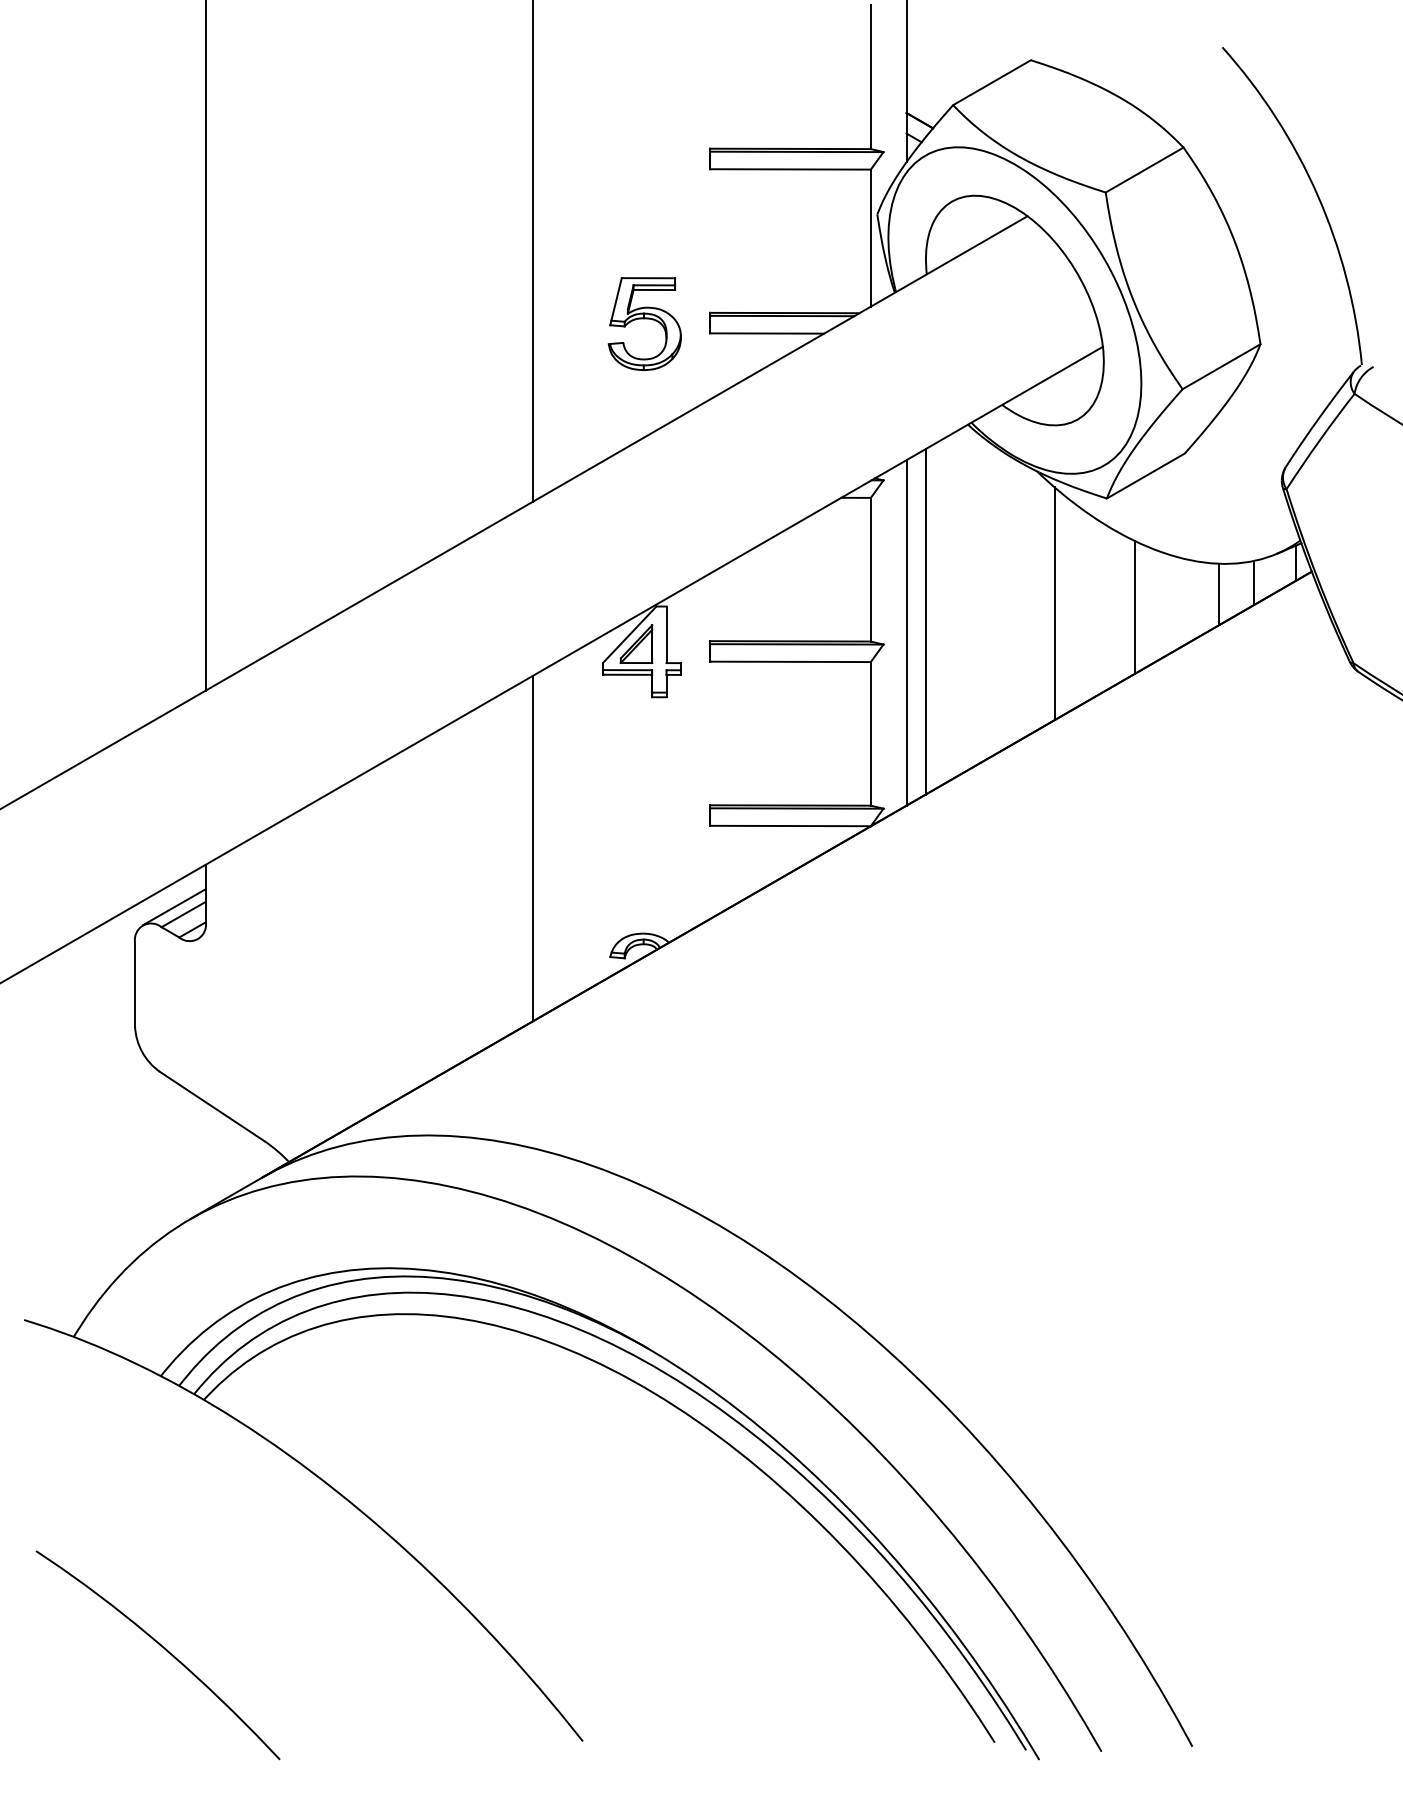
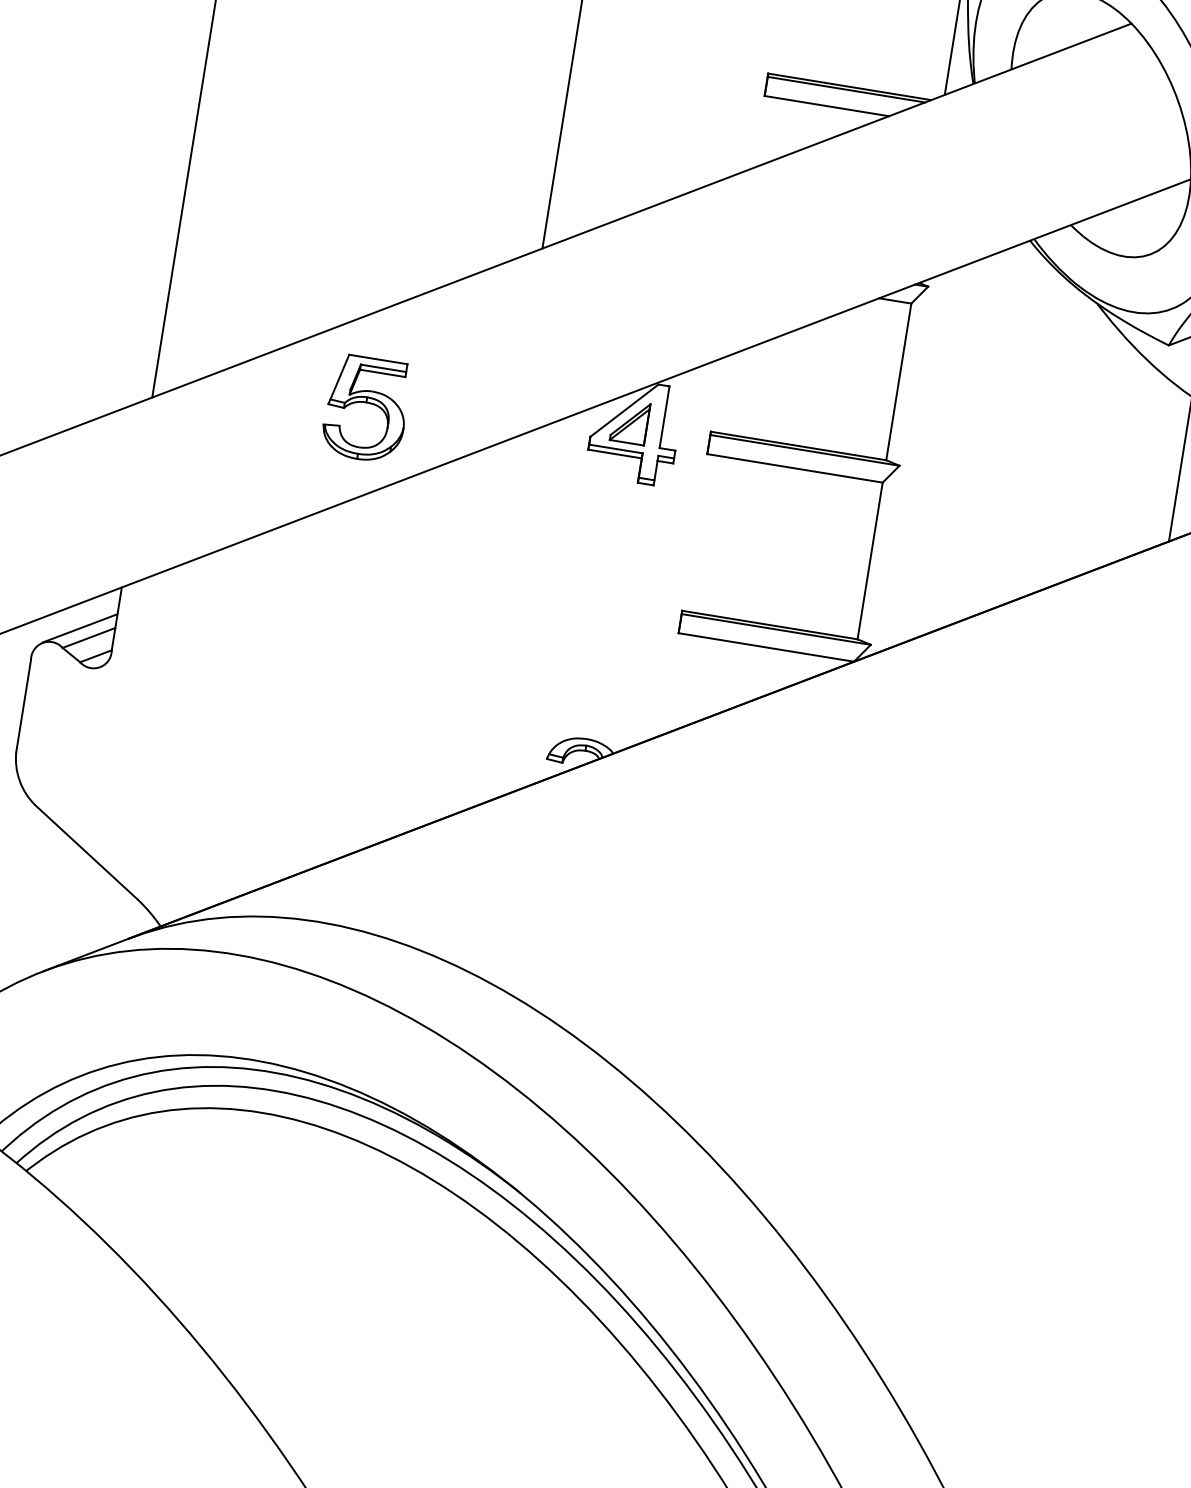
part: (644, 323) -> (366, 408), moved
line: (1054, 603) -> (1093, 450), removed
line: (925, 621) -> (949, 447), removed
line: (906, 632) -> (926, 456), removed
line: (533, 848) -> (482, 627), removed

